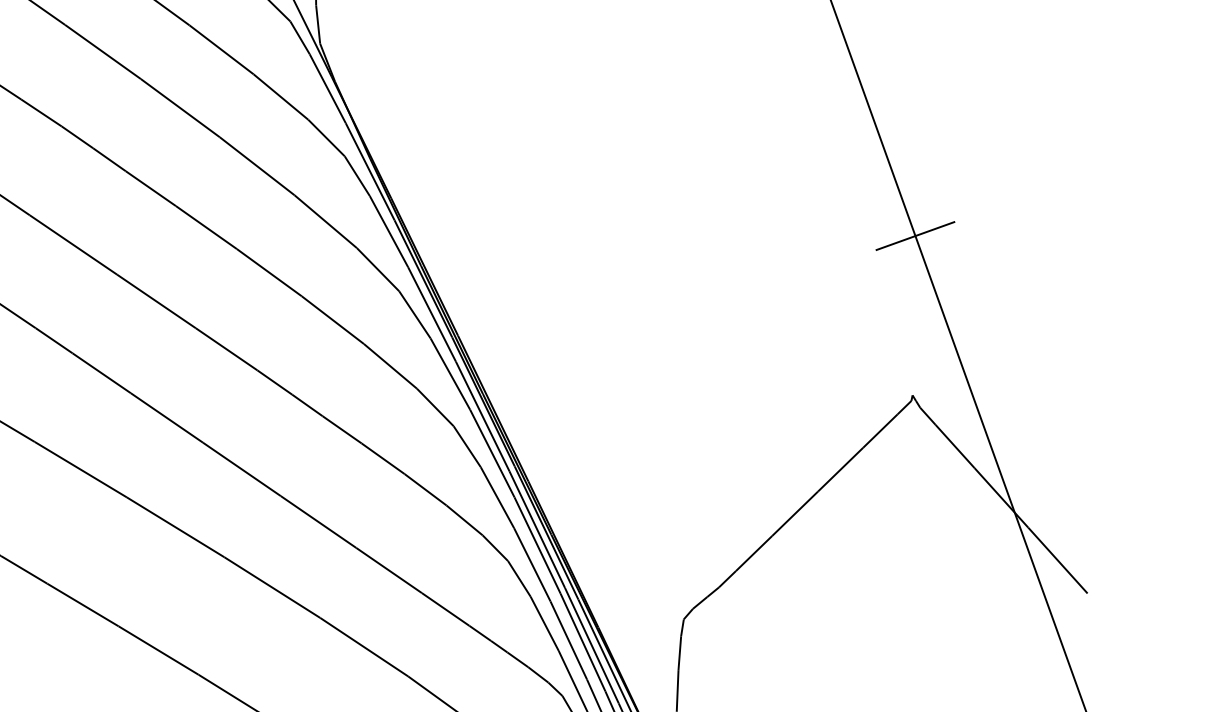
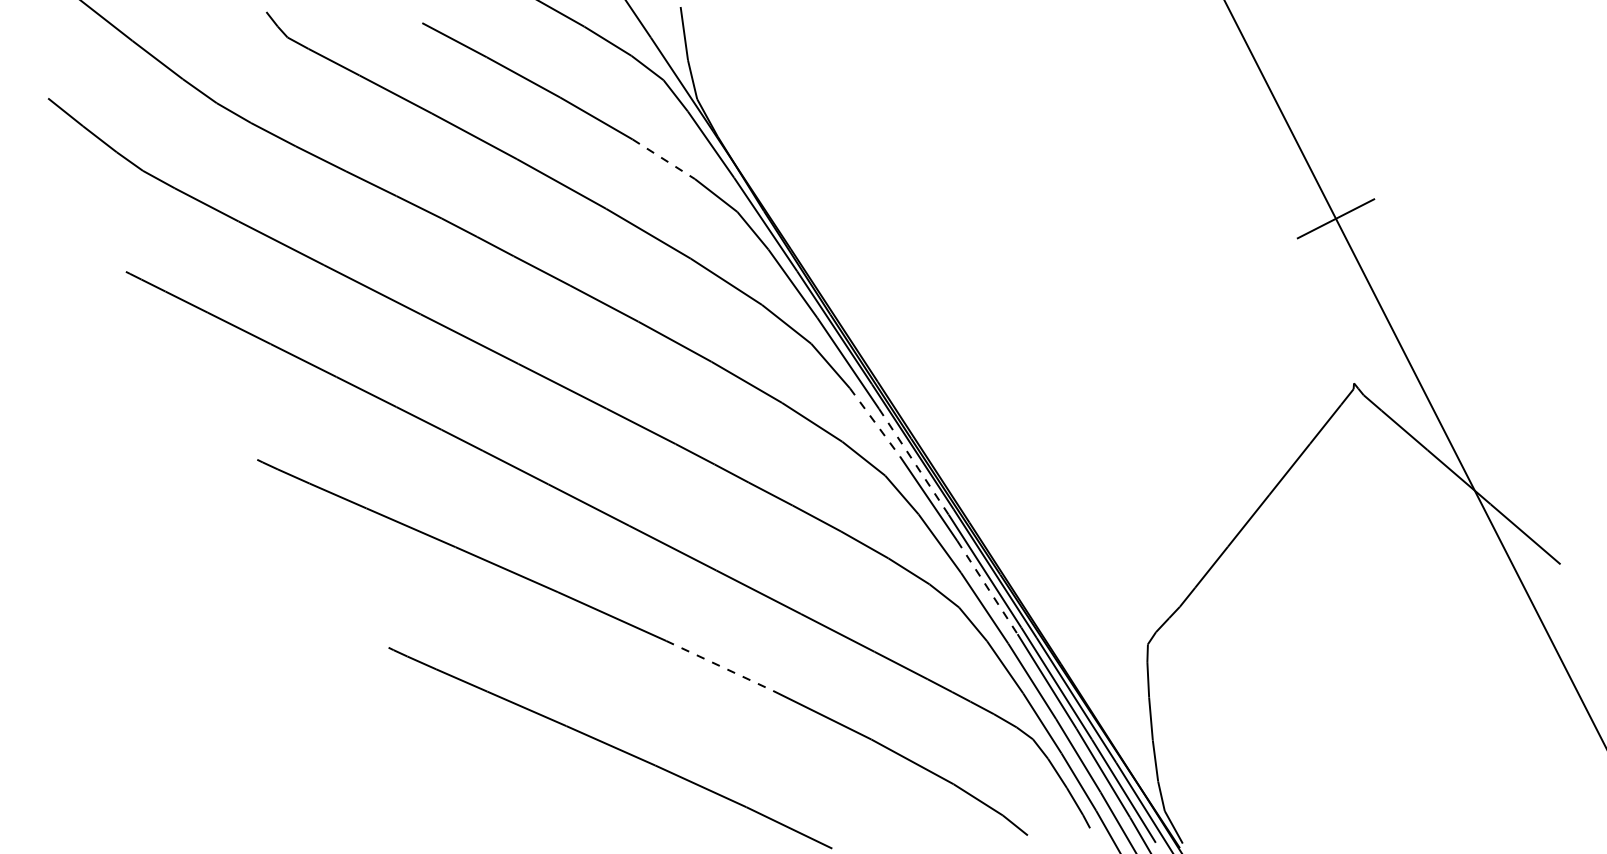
line: (280, 97) -> (663, 159), solid -> dashed
line: (450, 374) -> (875, 422), solid -> dashed
line: (483, 417) -> (914, 462), solid -> dashed
line: (537, 545) -> (987, 587), solid -> dashed
line: (272, 587) -> (719, 665), solid -> dashed

